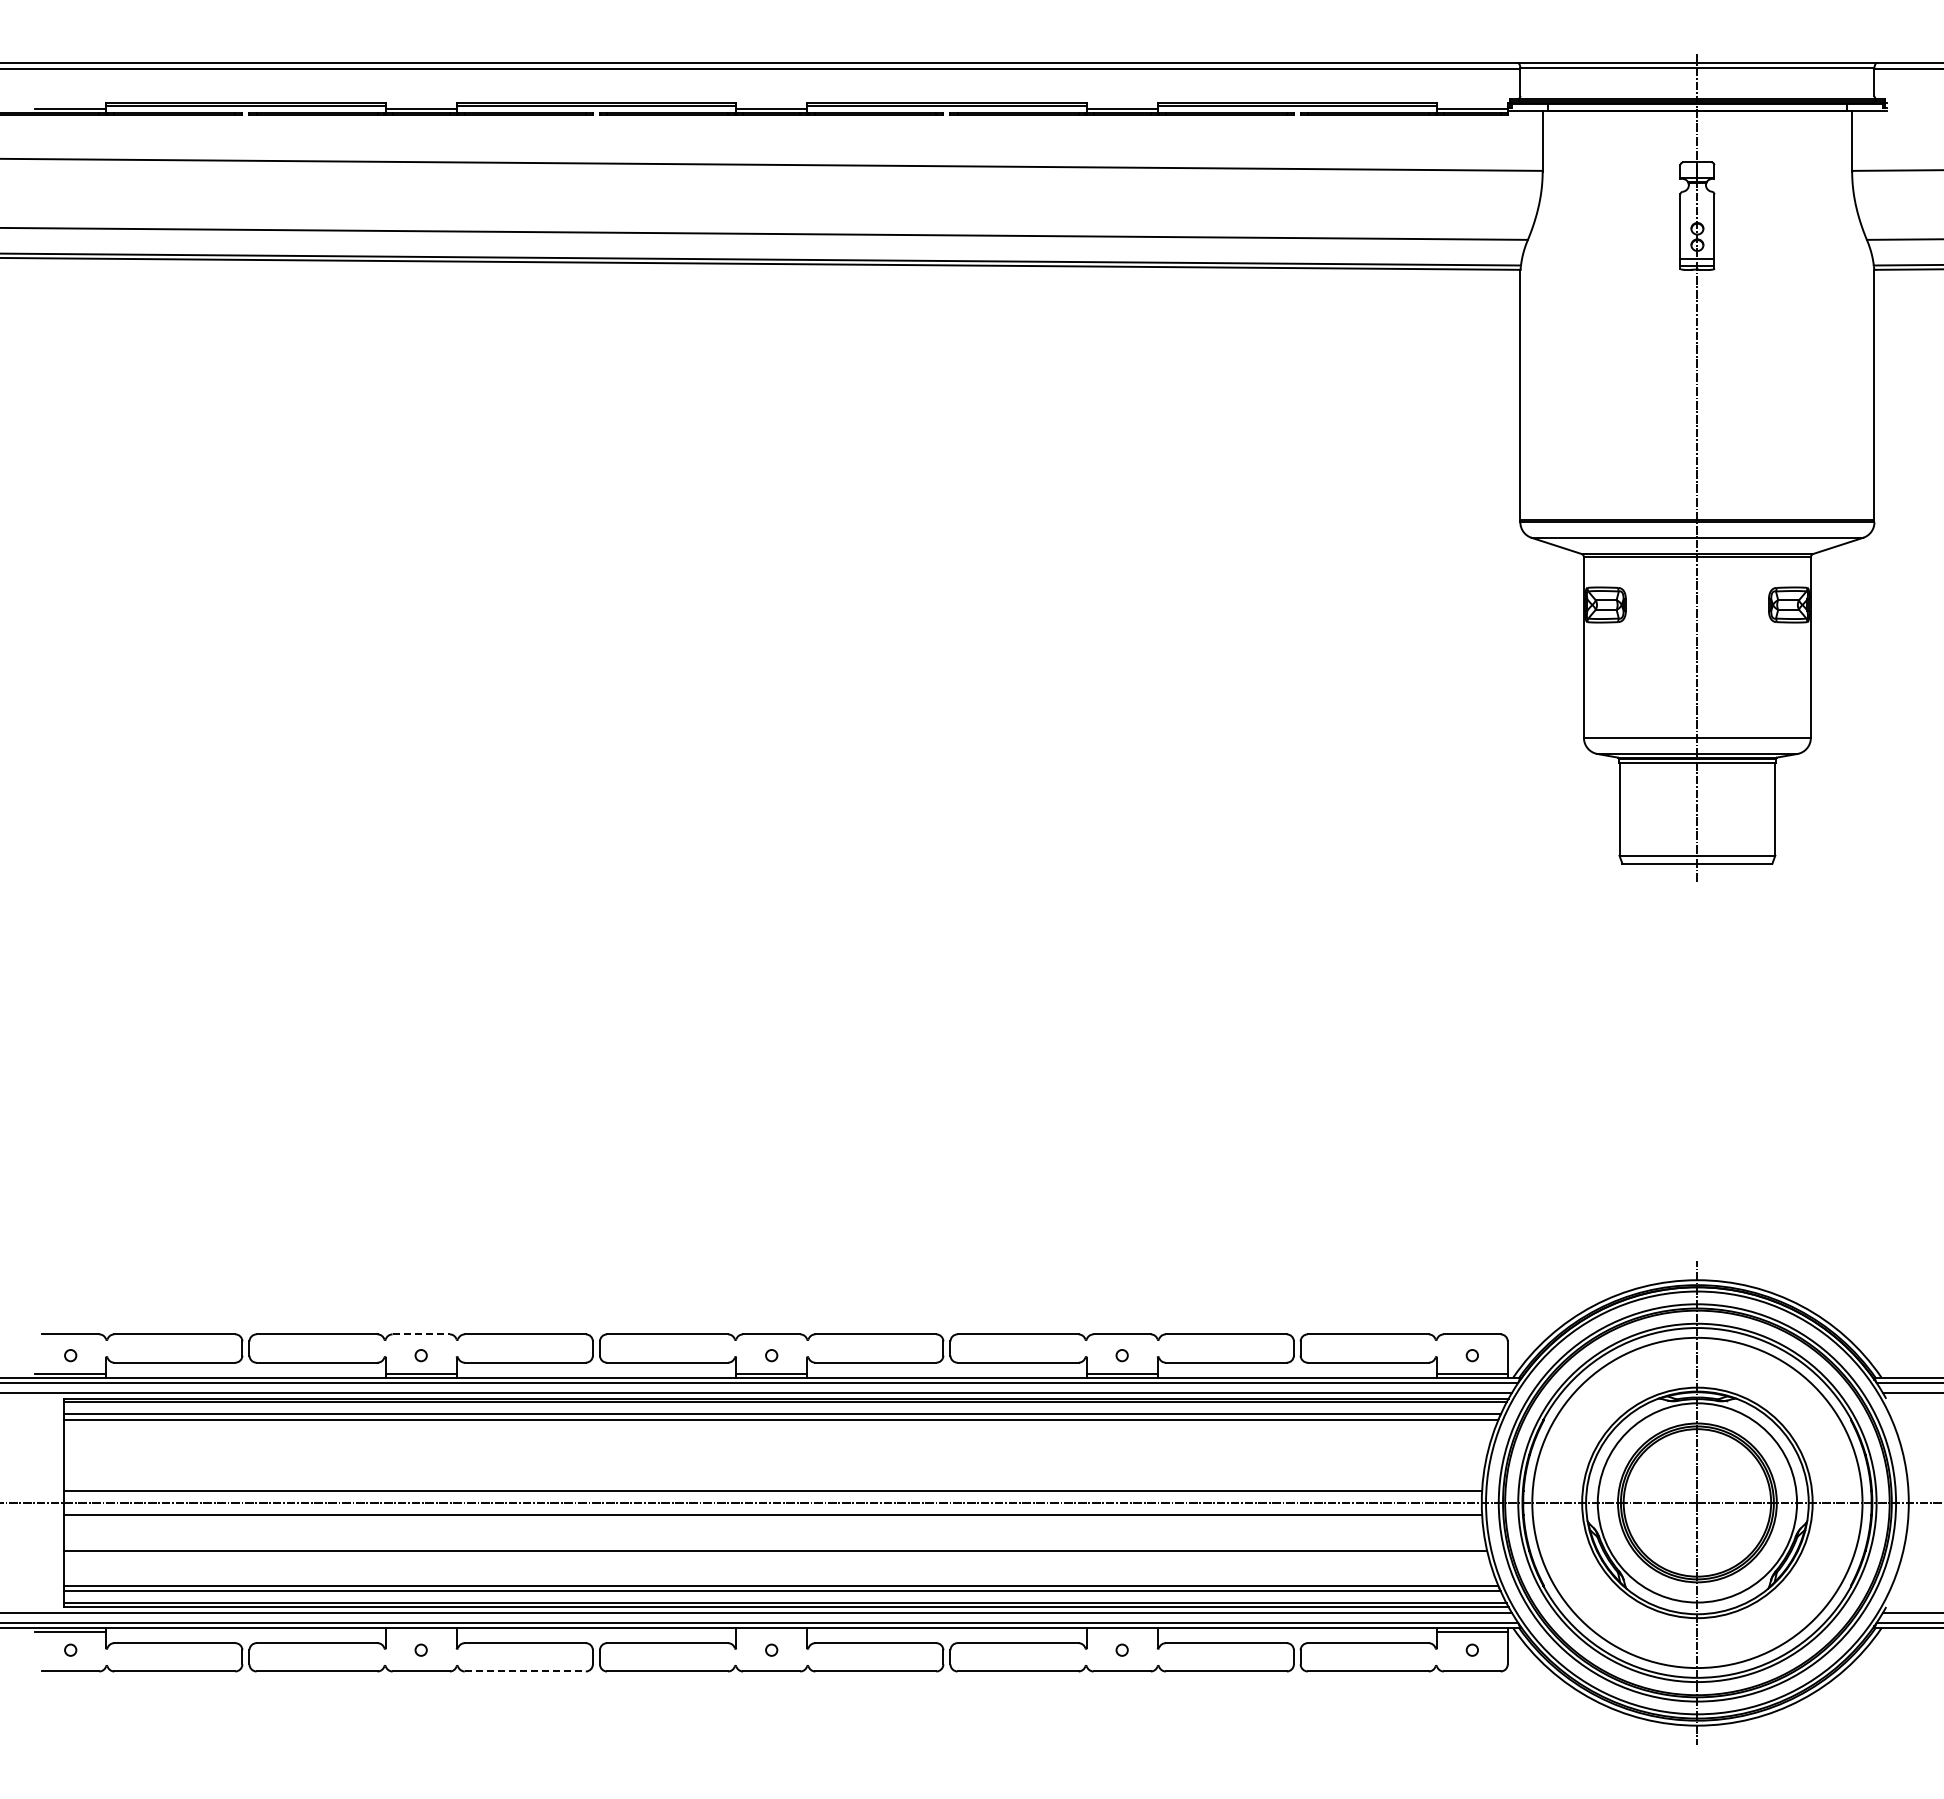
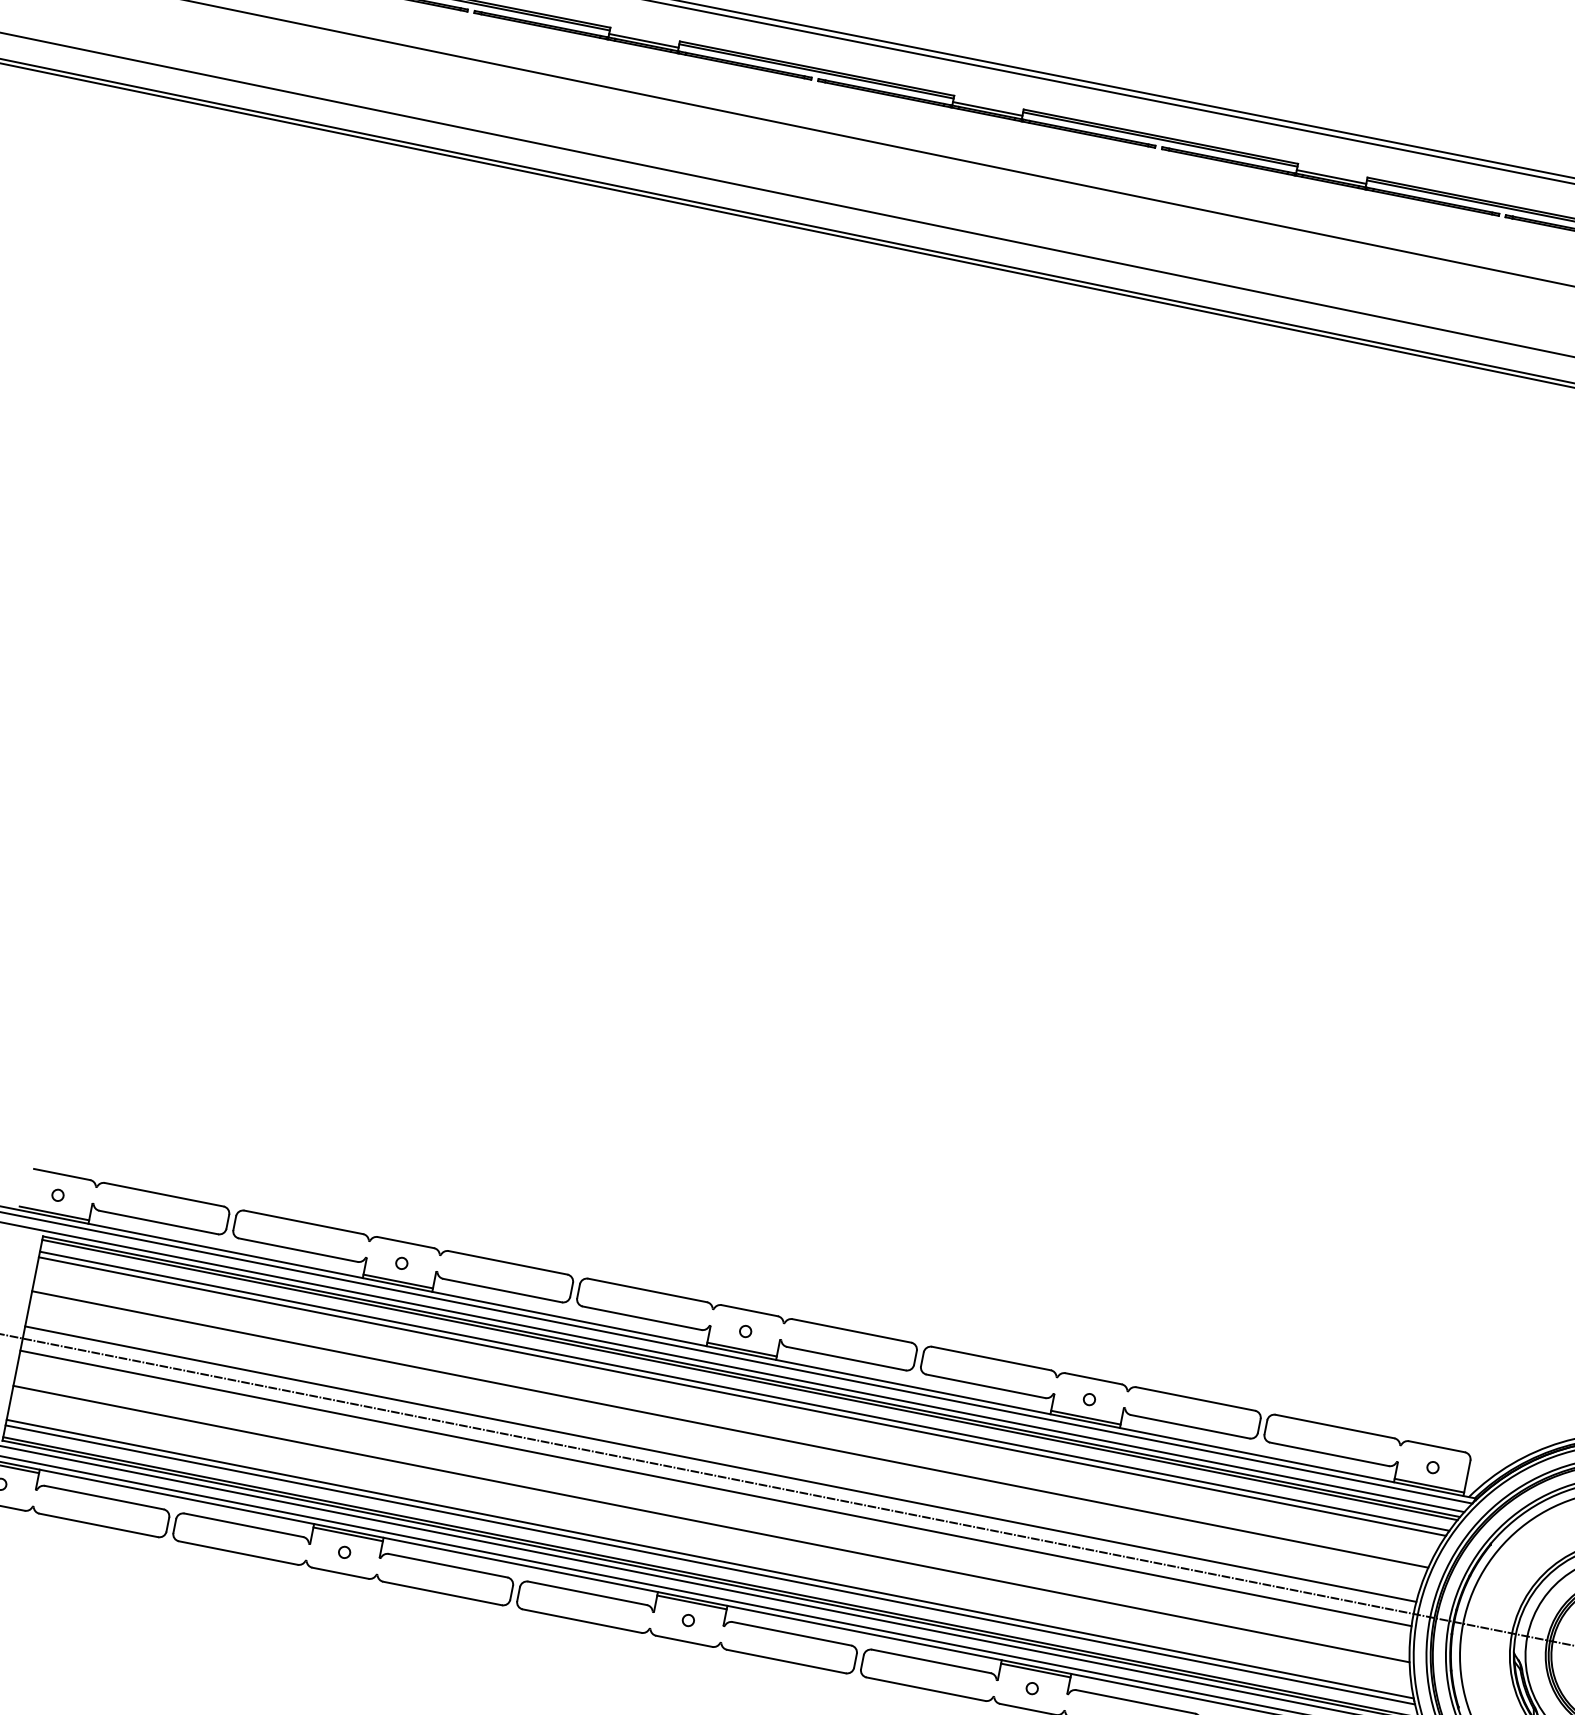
line: (421, 1334) -> (406, 1242), dashed -> solid
line: (775, 1454) -> (730, 1429), added
line: (420, 1631) -> (347, 1533), added
line: (771, 1631) -> (691, 1602), added
line: (1121, 1631) -> (1035, 1670), added
line: (525, 1671) -> (442, 1593), dashed -> solid

